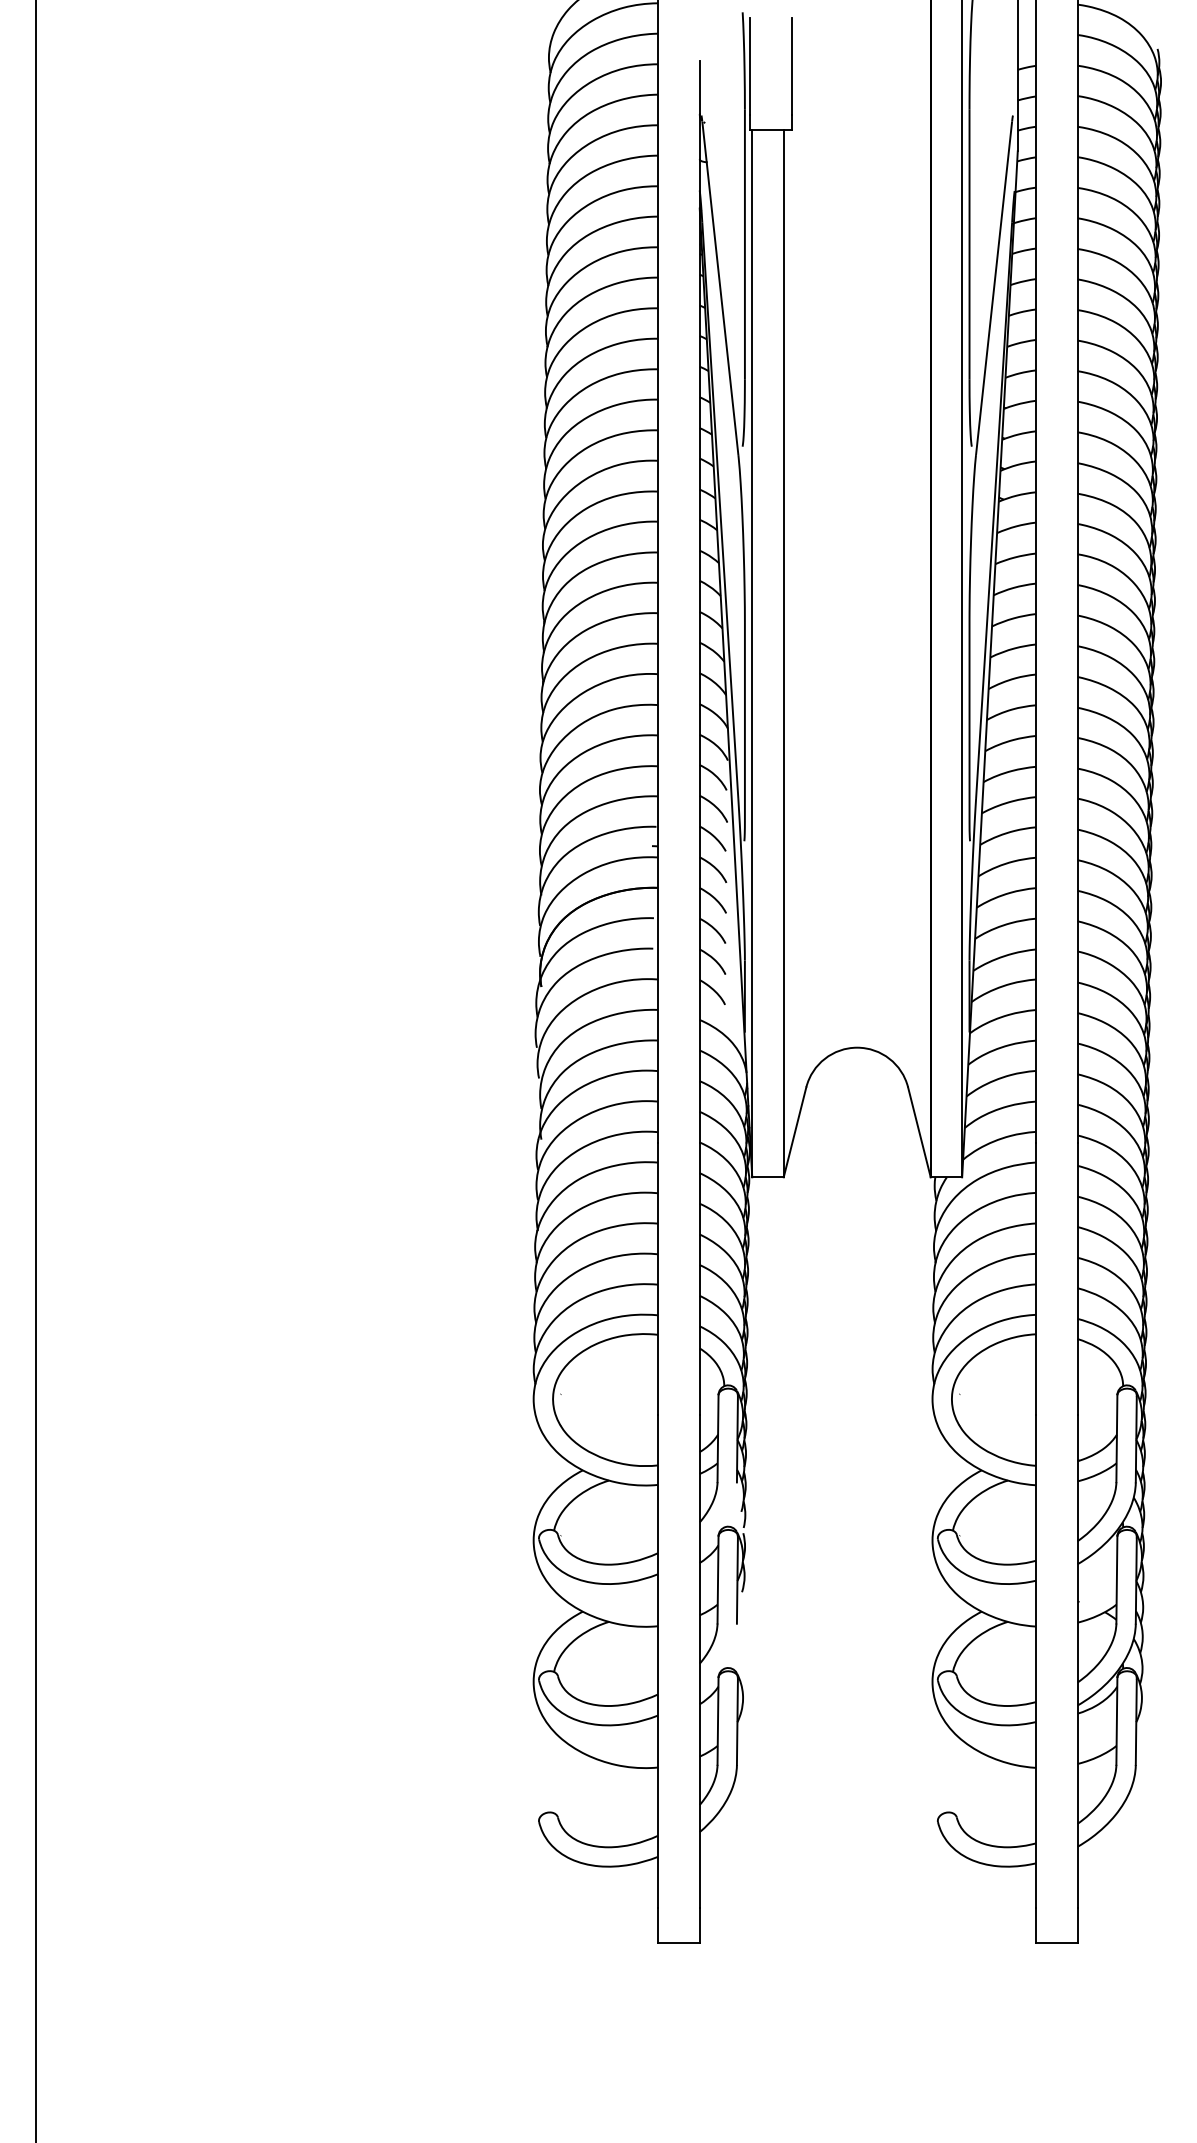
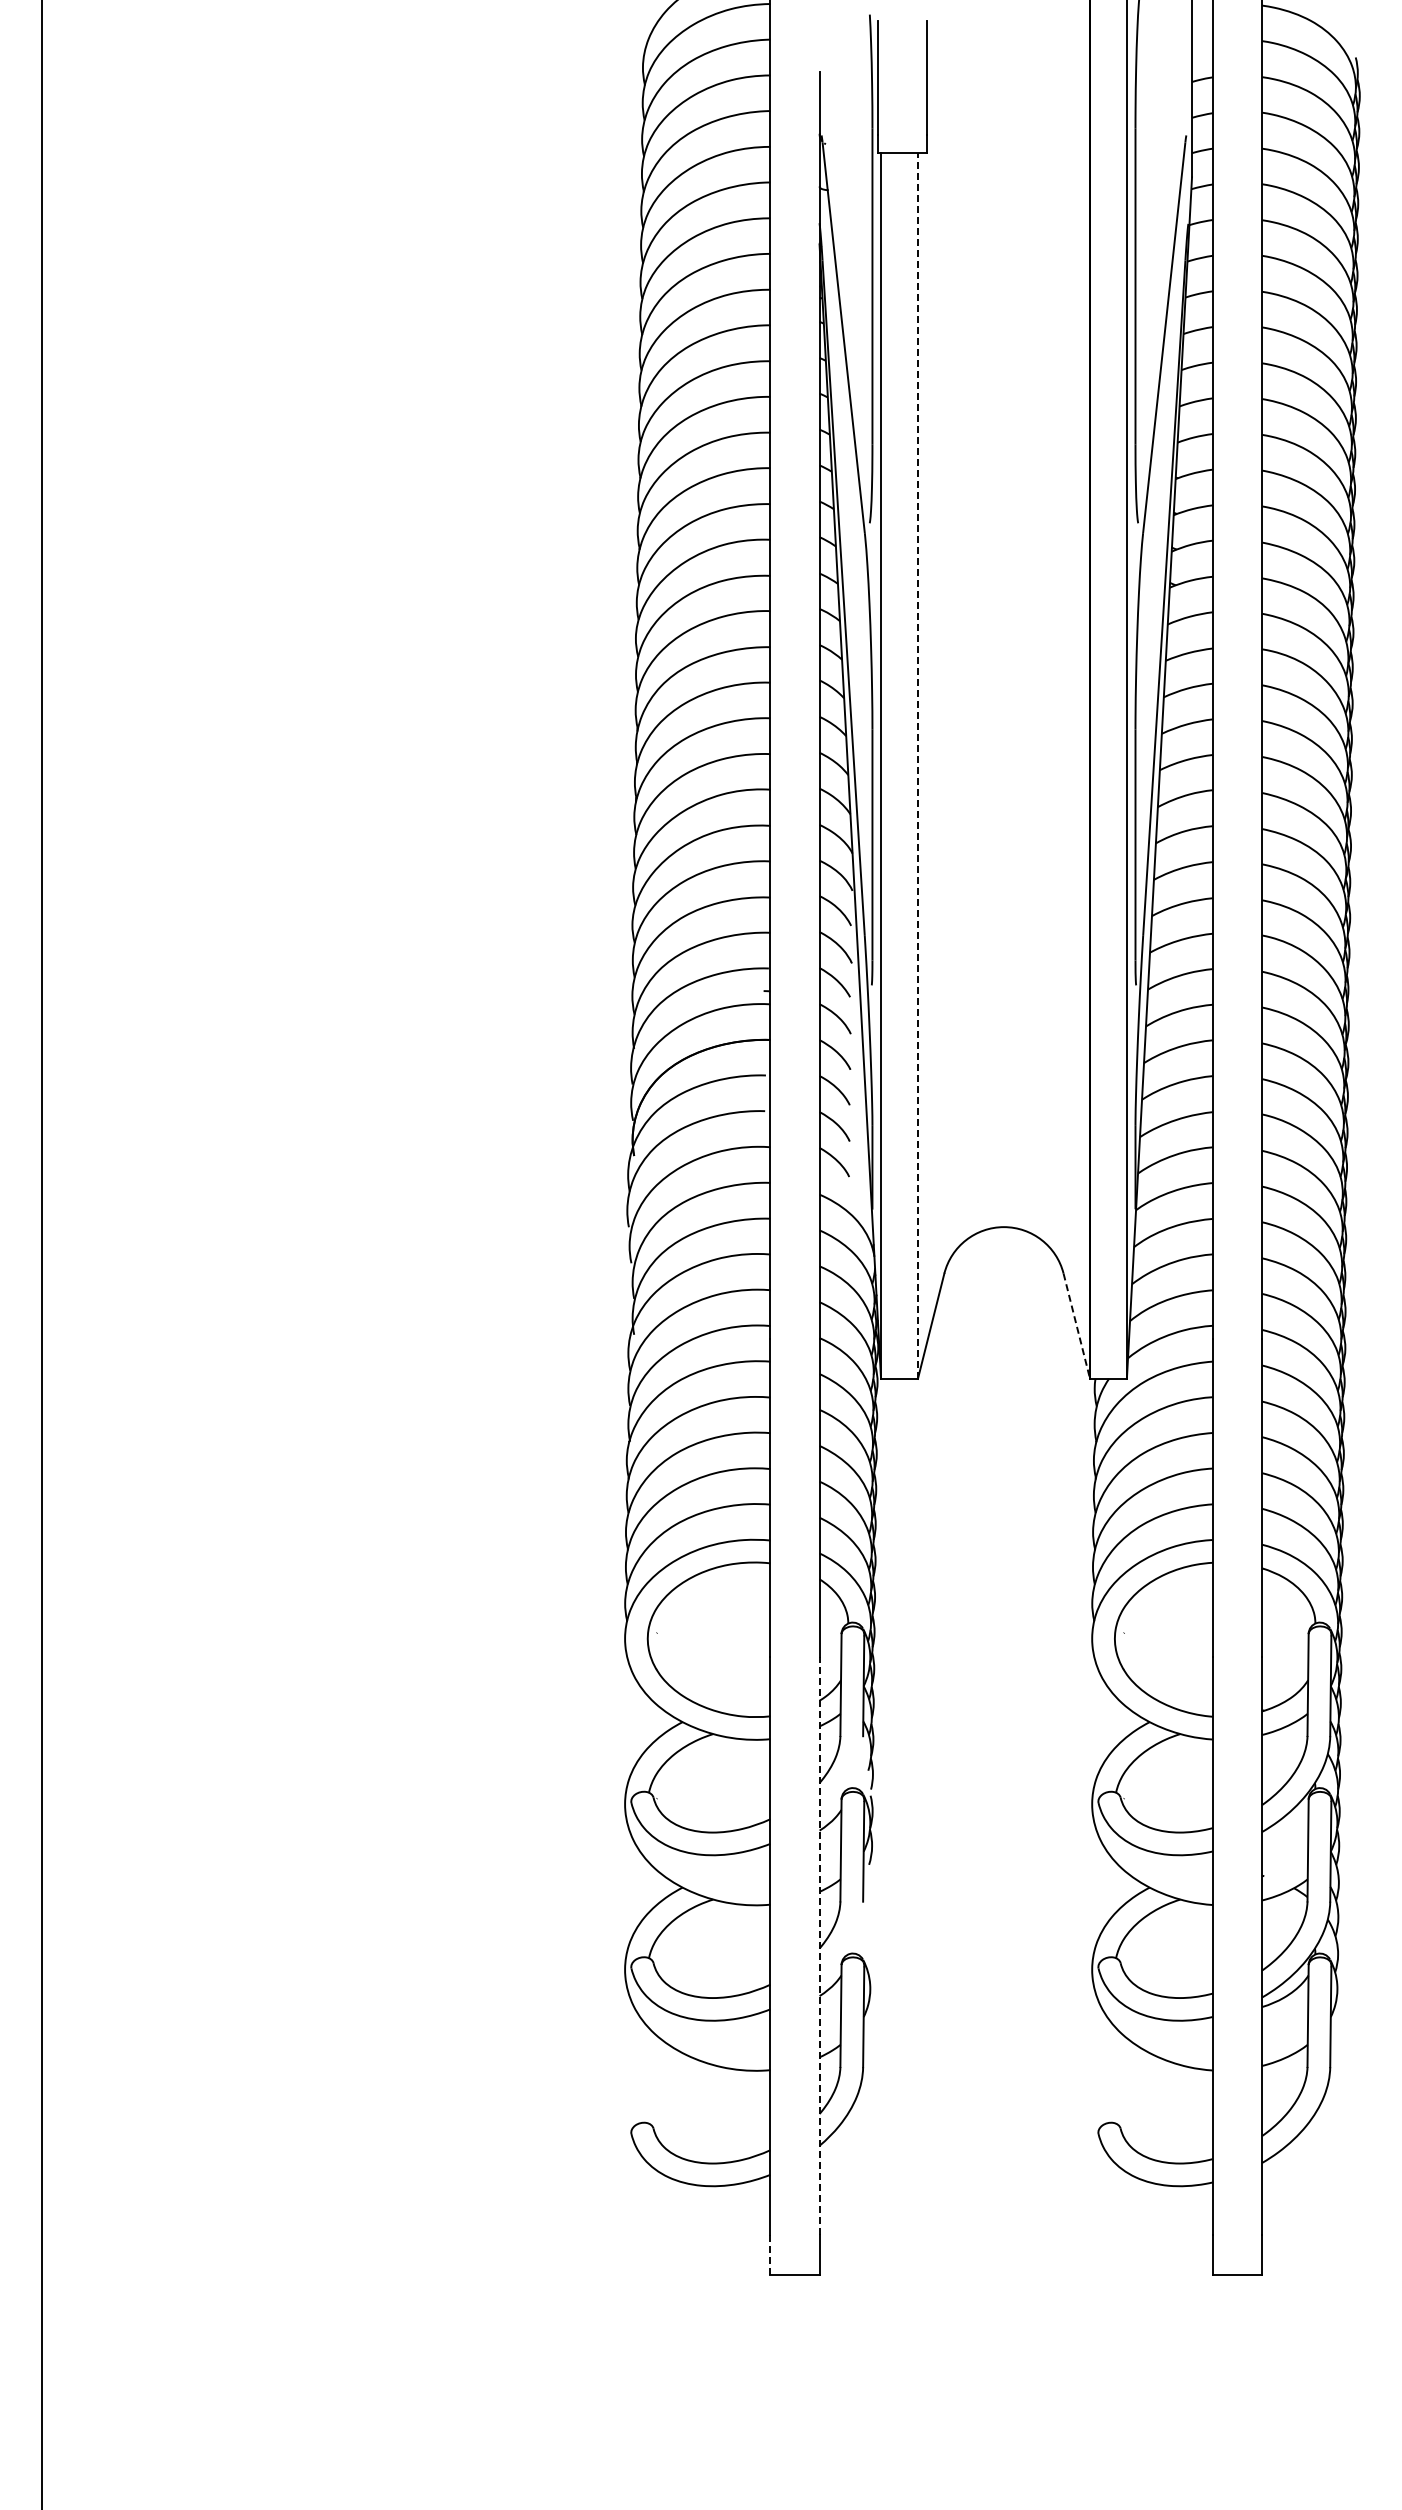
line: (783, 653) -> (917, 765), solid -> dashed
line: (919, 1132) -> (1076, 1326), solid -> dashed
line: (699, 1661) -> (819, 1945), solid -> dashed
line: (657, 1924) -> (770, 2254), solid -> dashed

